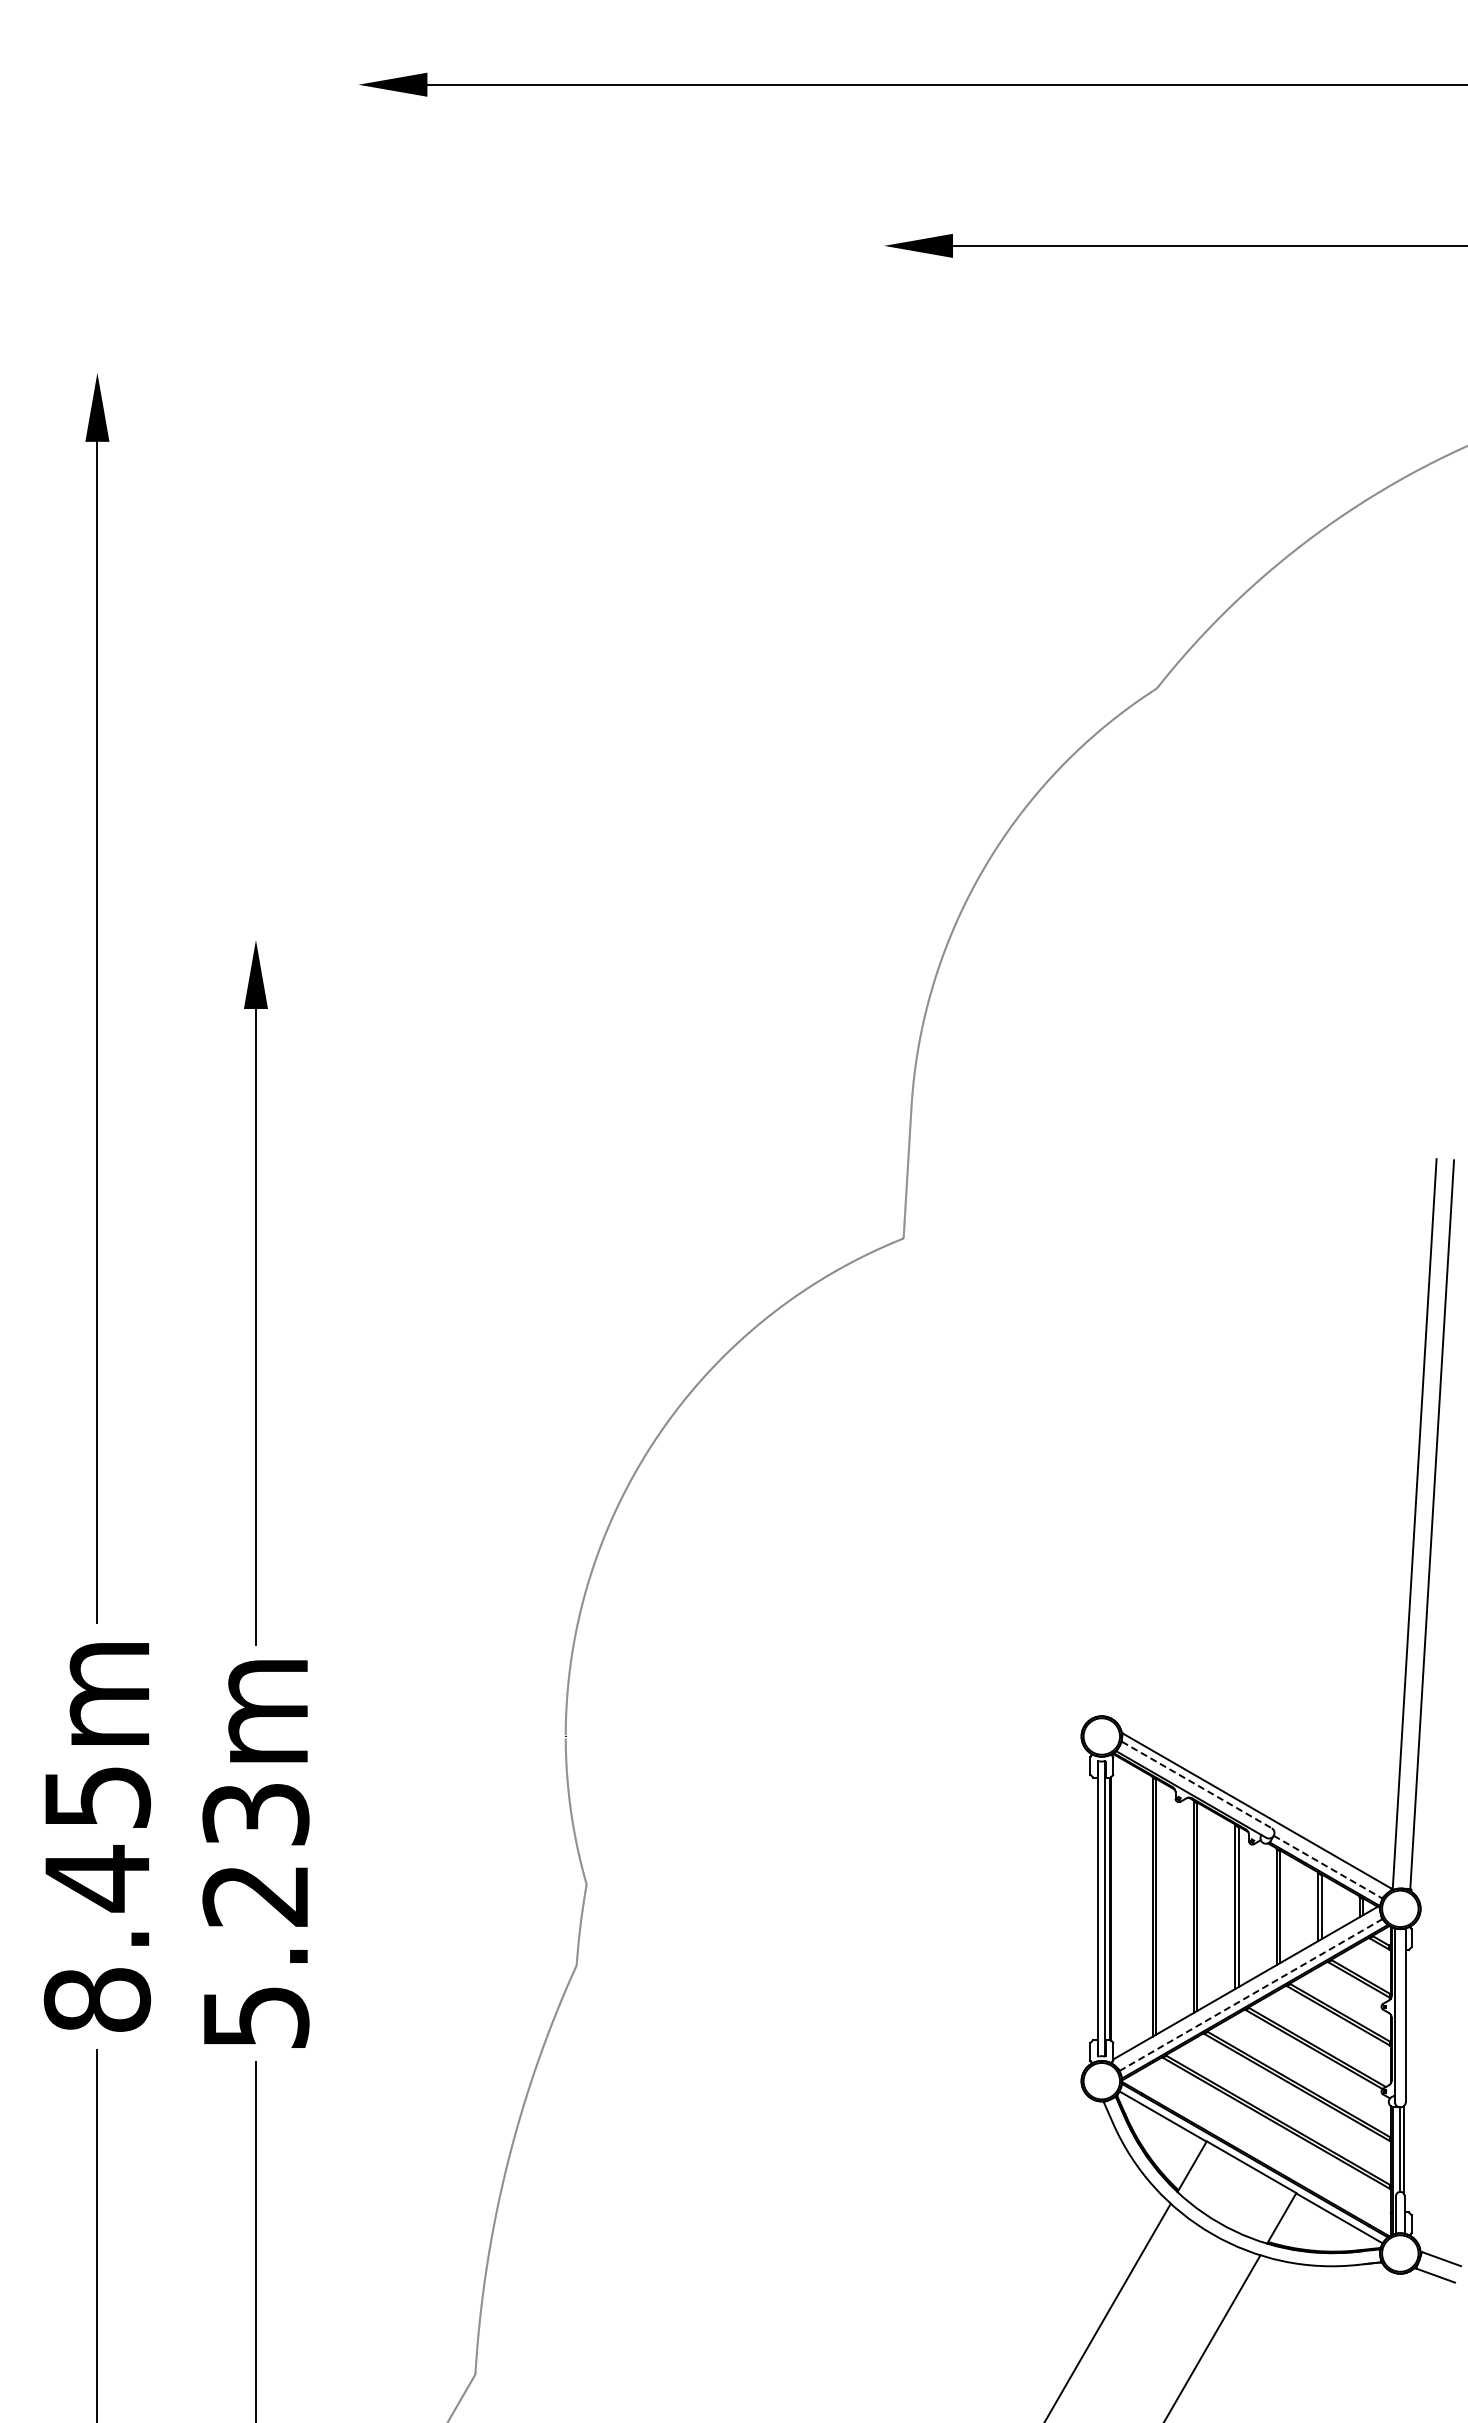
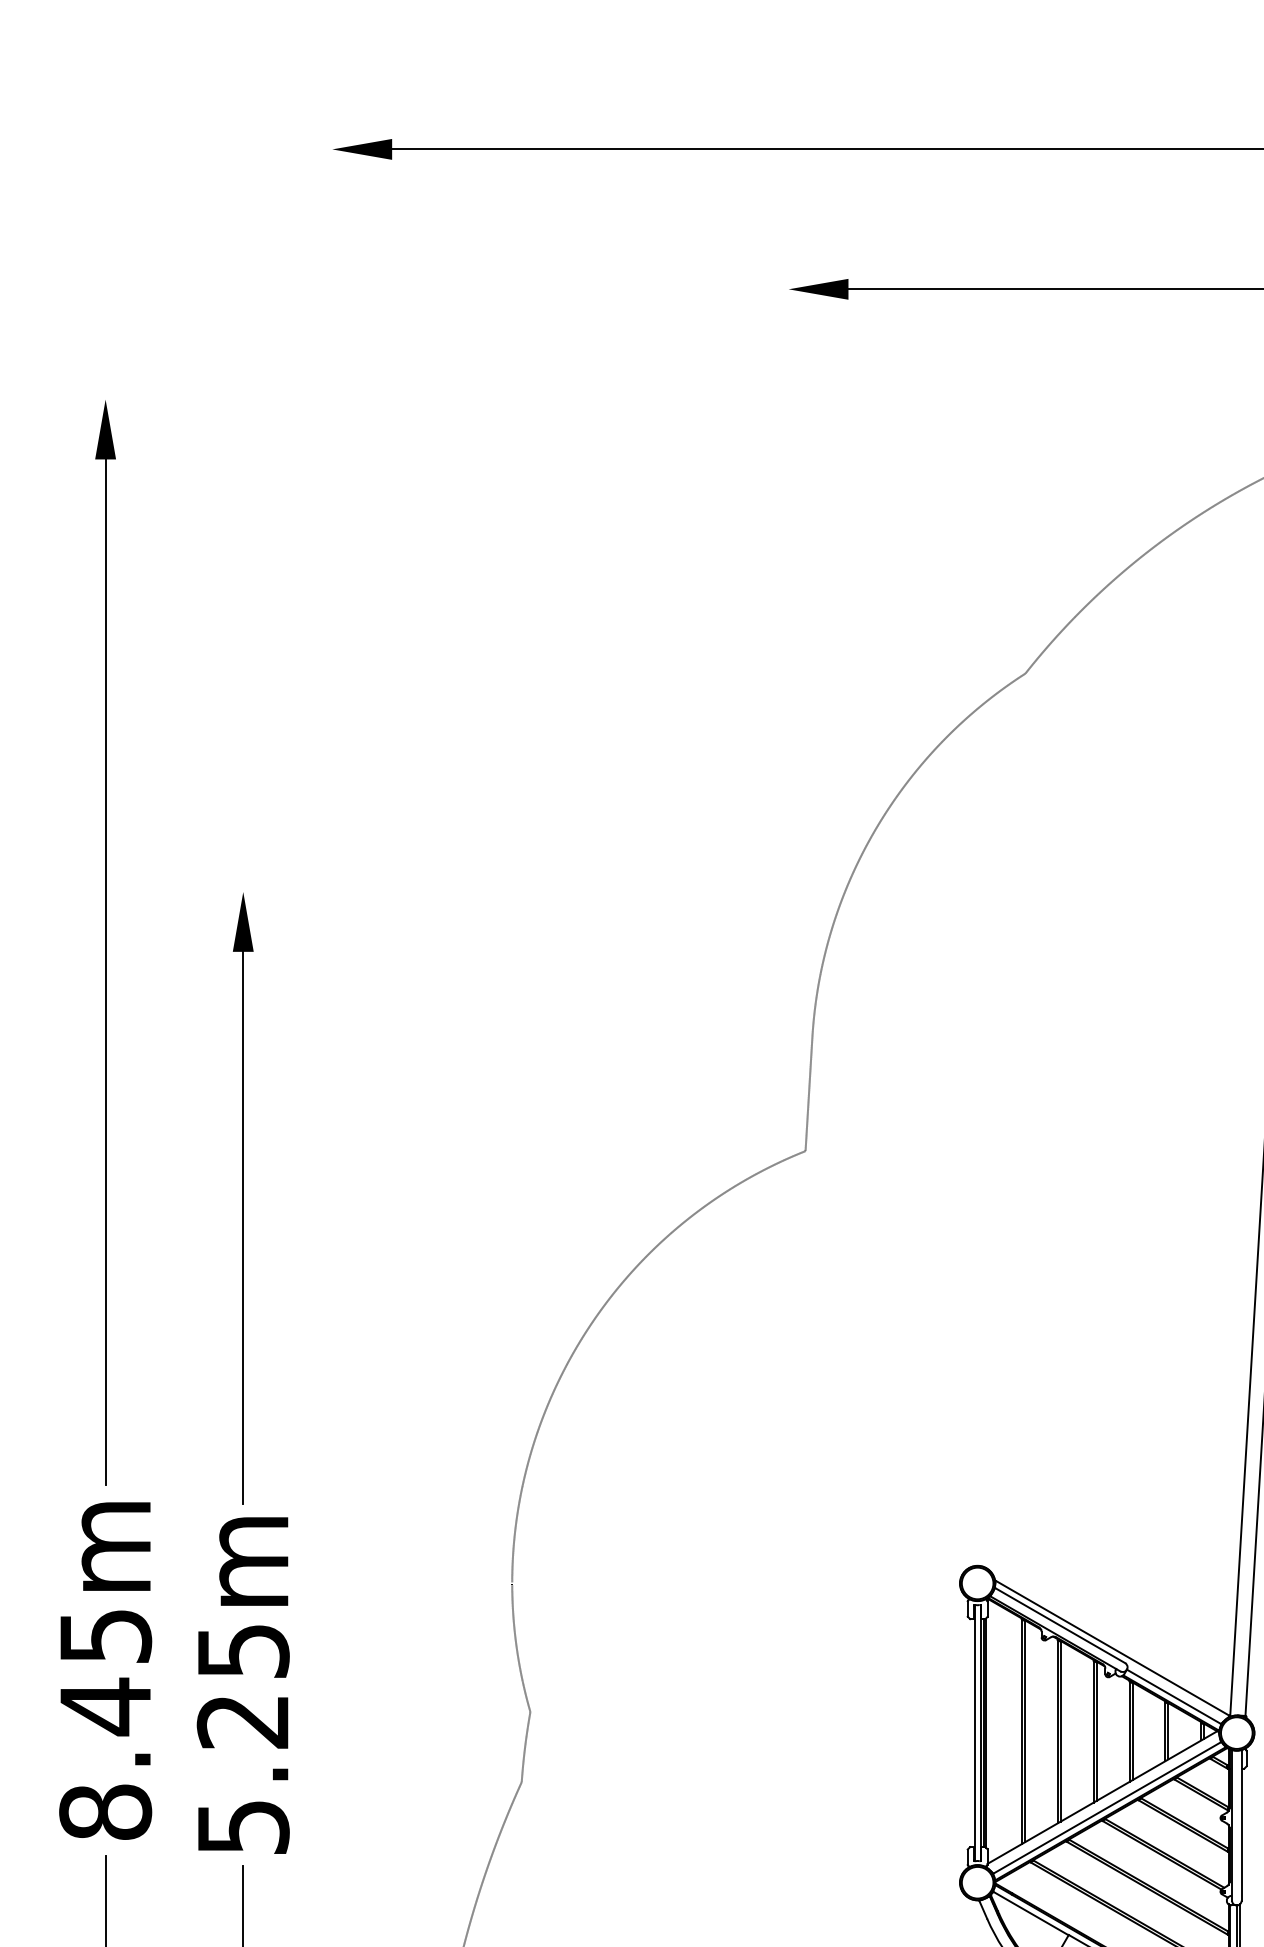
line: (1196, 1784) -> (1059, 1625), dashed -> solid
text: (255, 1814) -> (242, 1651), 5.23m -> 5.25m
line: (1328, 1867) -> (1174, 1697), dashed -> solid
line: (1251, 1994) -> (1107, 1807), dashed -> solid

